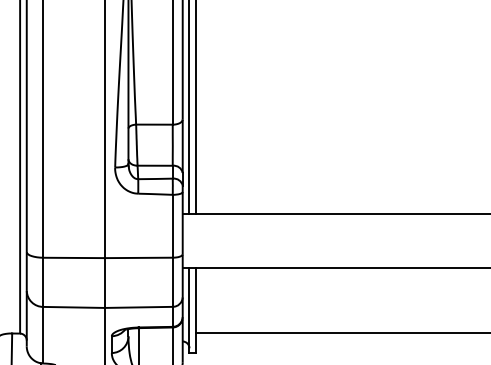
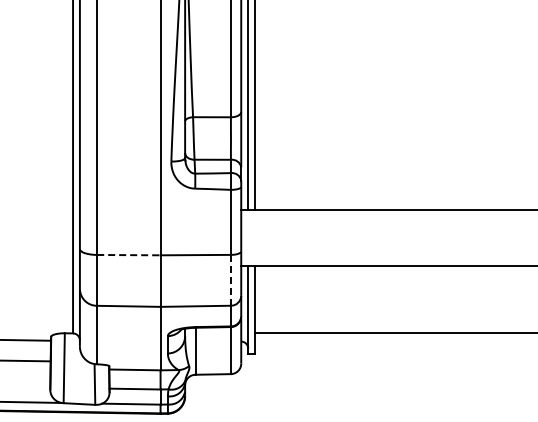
line: (73, 258) -> (128, 255), solid -> dashed
line: (172, 281) -> (230, 279), solid -> dashed

